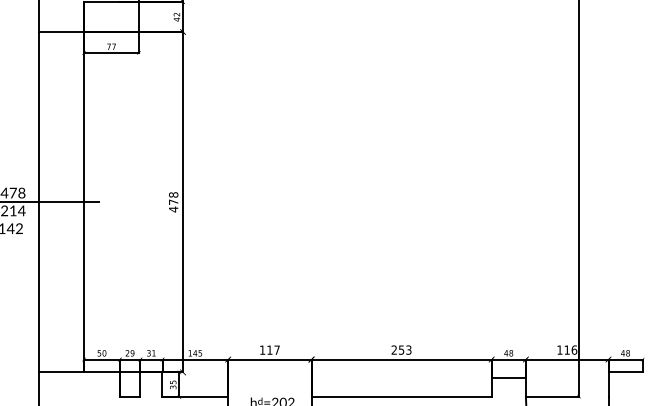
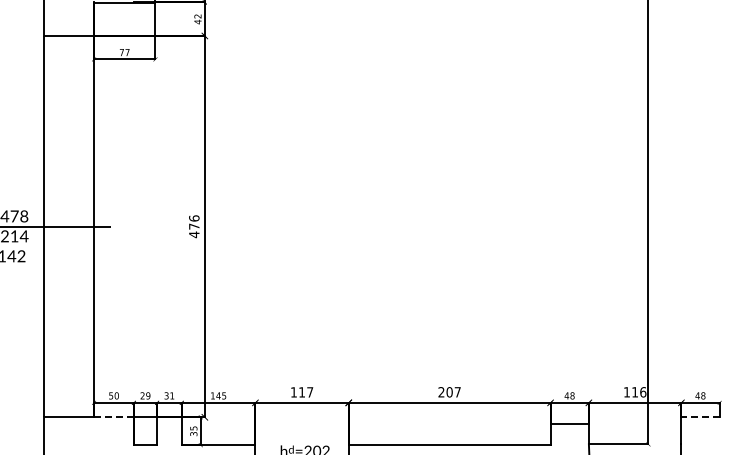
text: (173, 194) -> (194, 218), 478 -> 476
text: (405, 350) -> (453, 392), 253 -> 207
line: (625, 371) -> (700, 416), solid -> dashed
line: (101, 372) -> (113, 417), solid -> dashed

